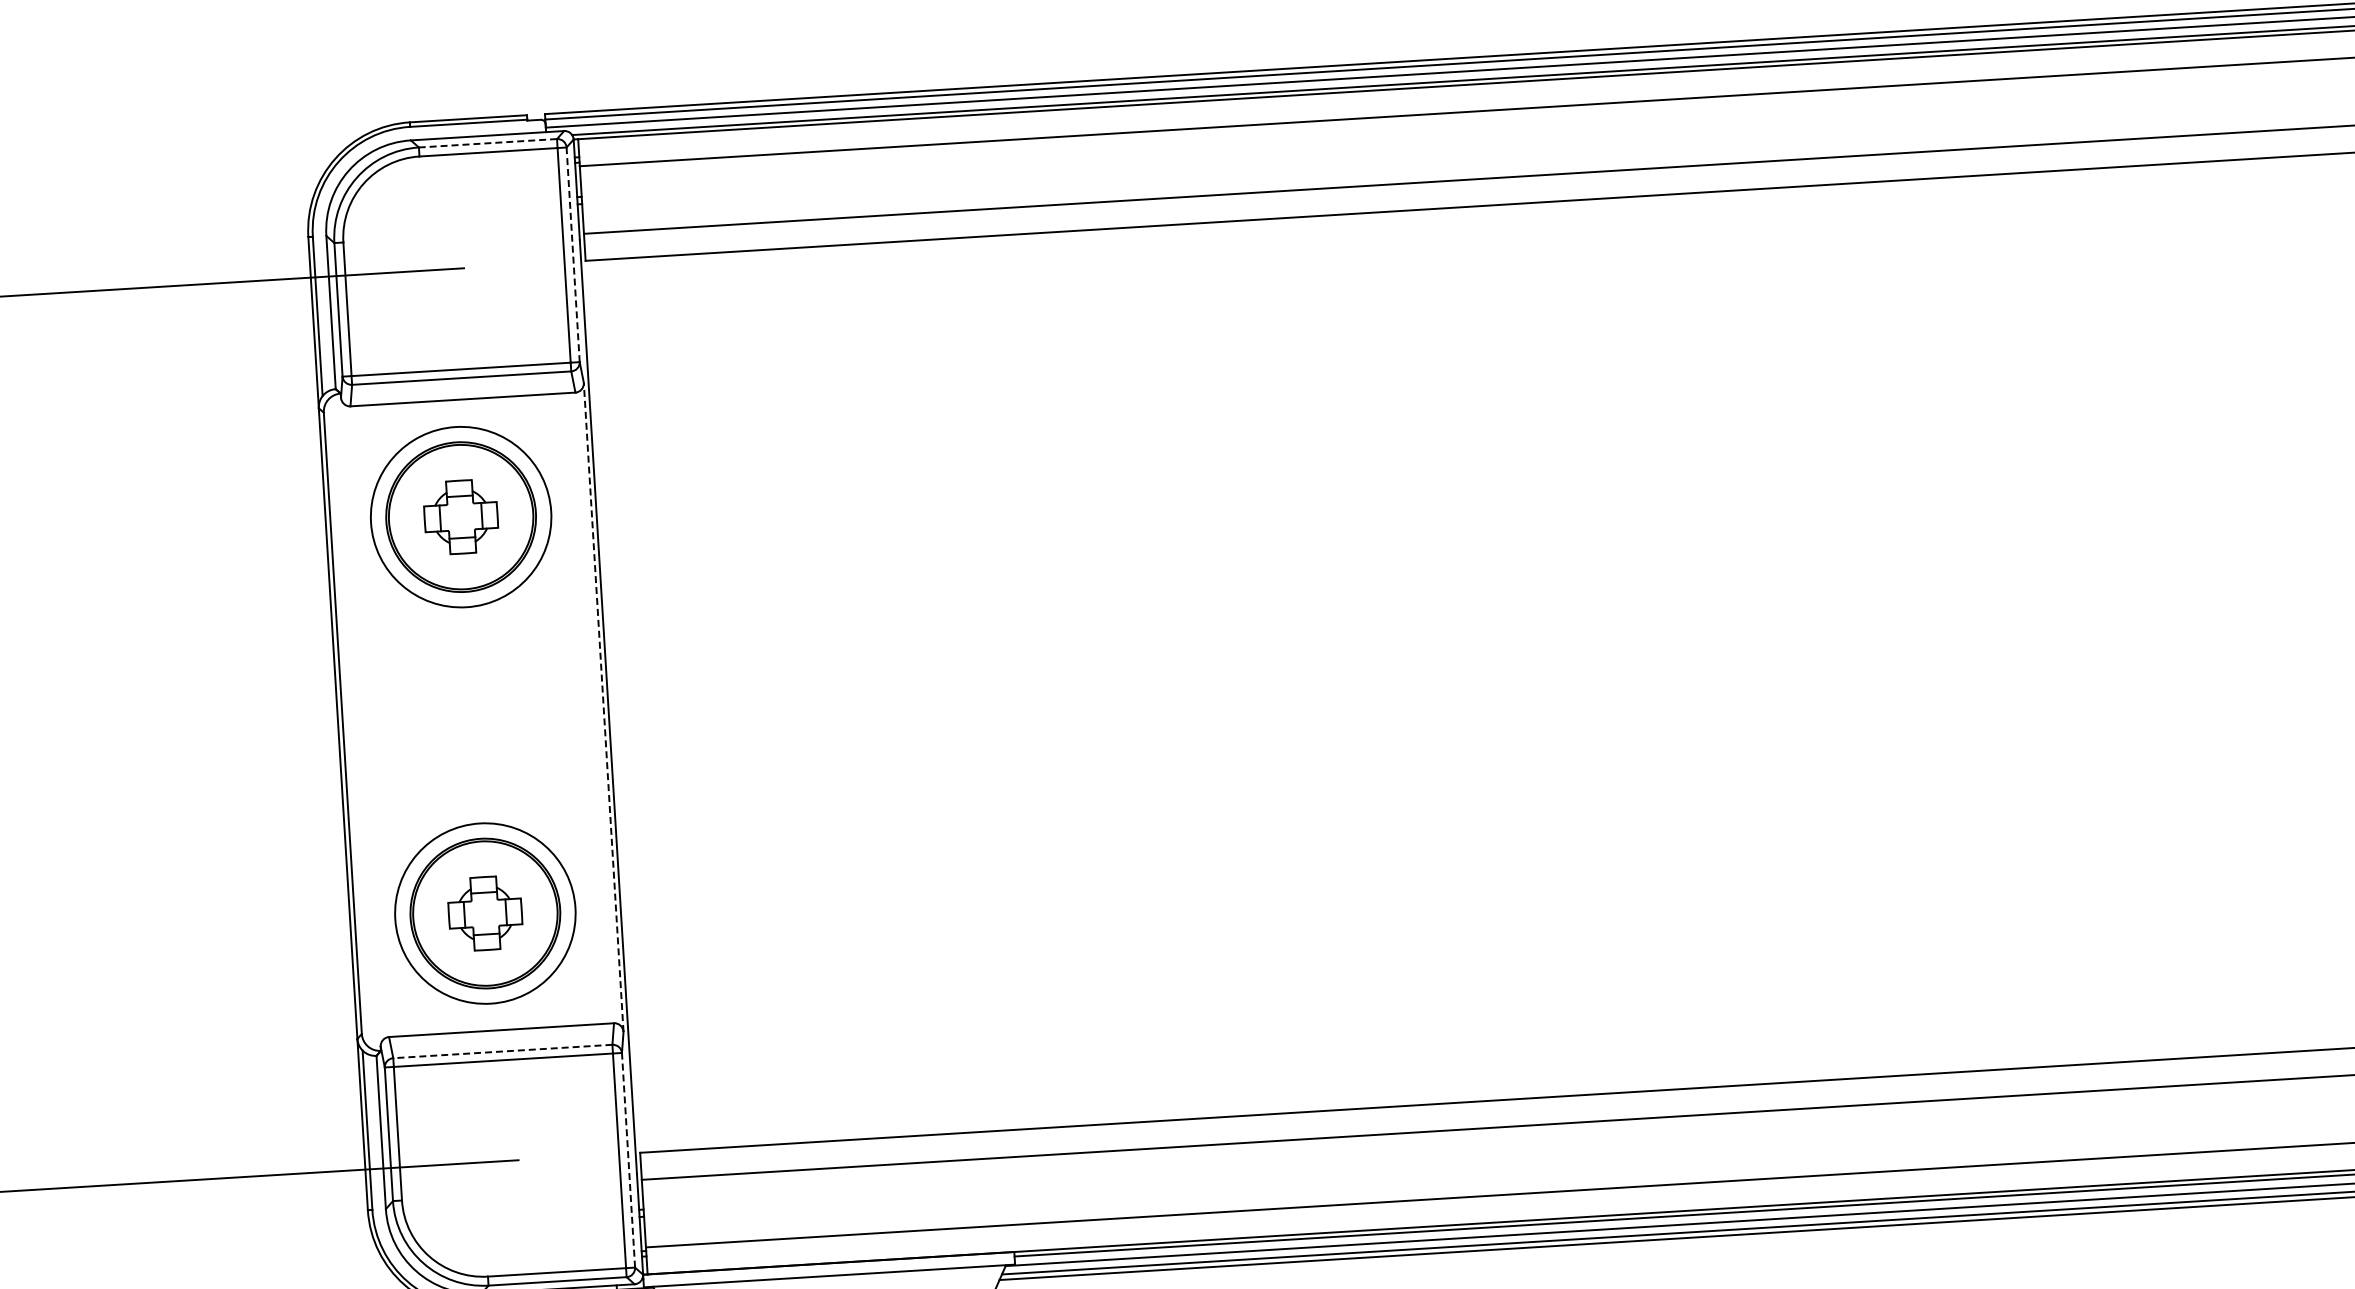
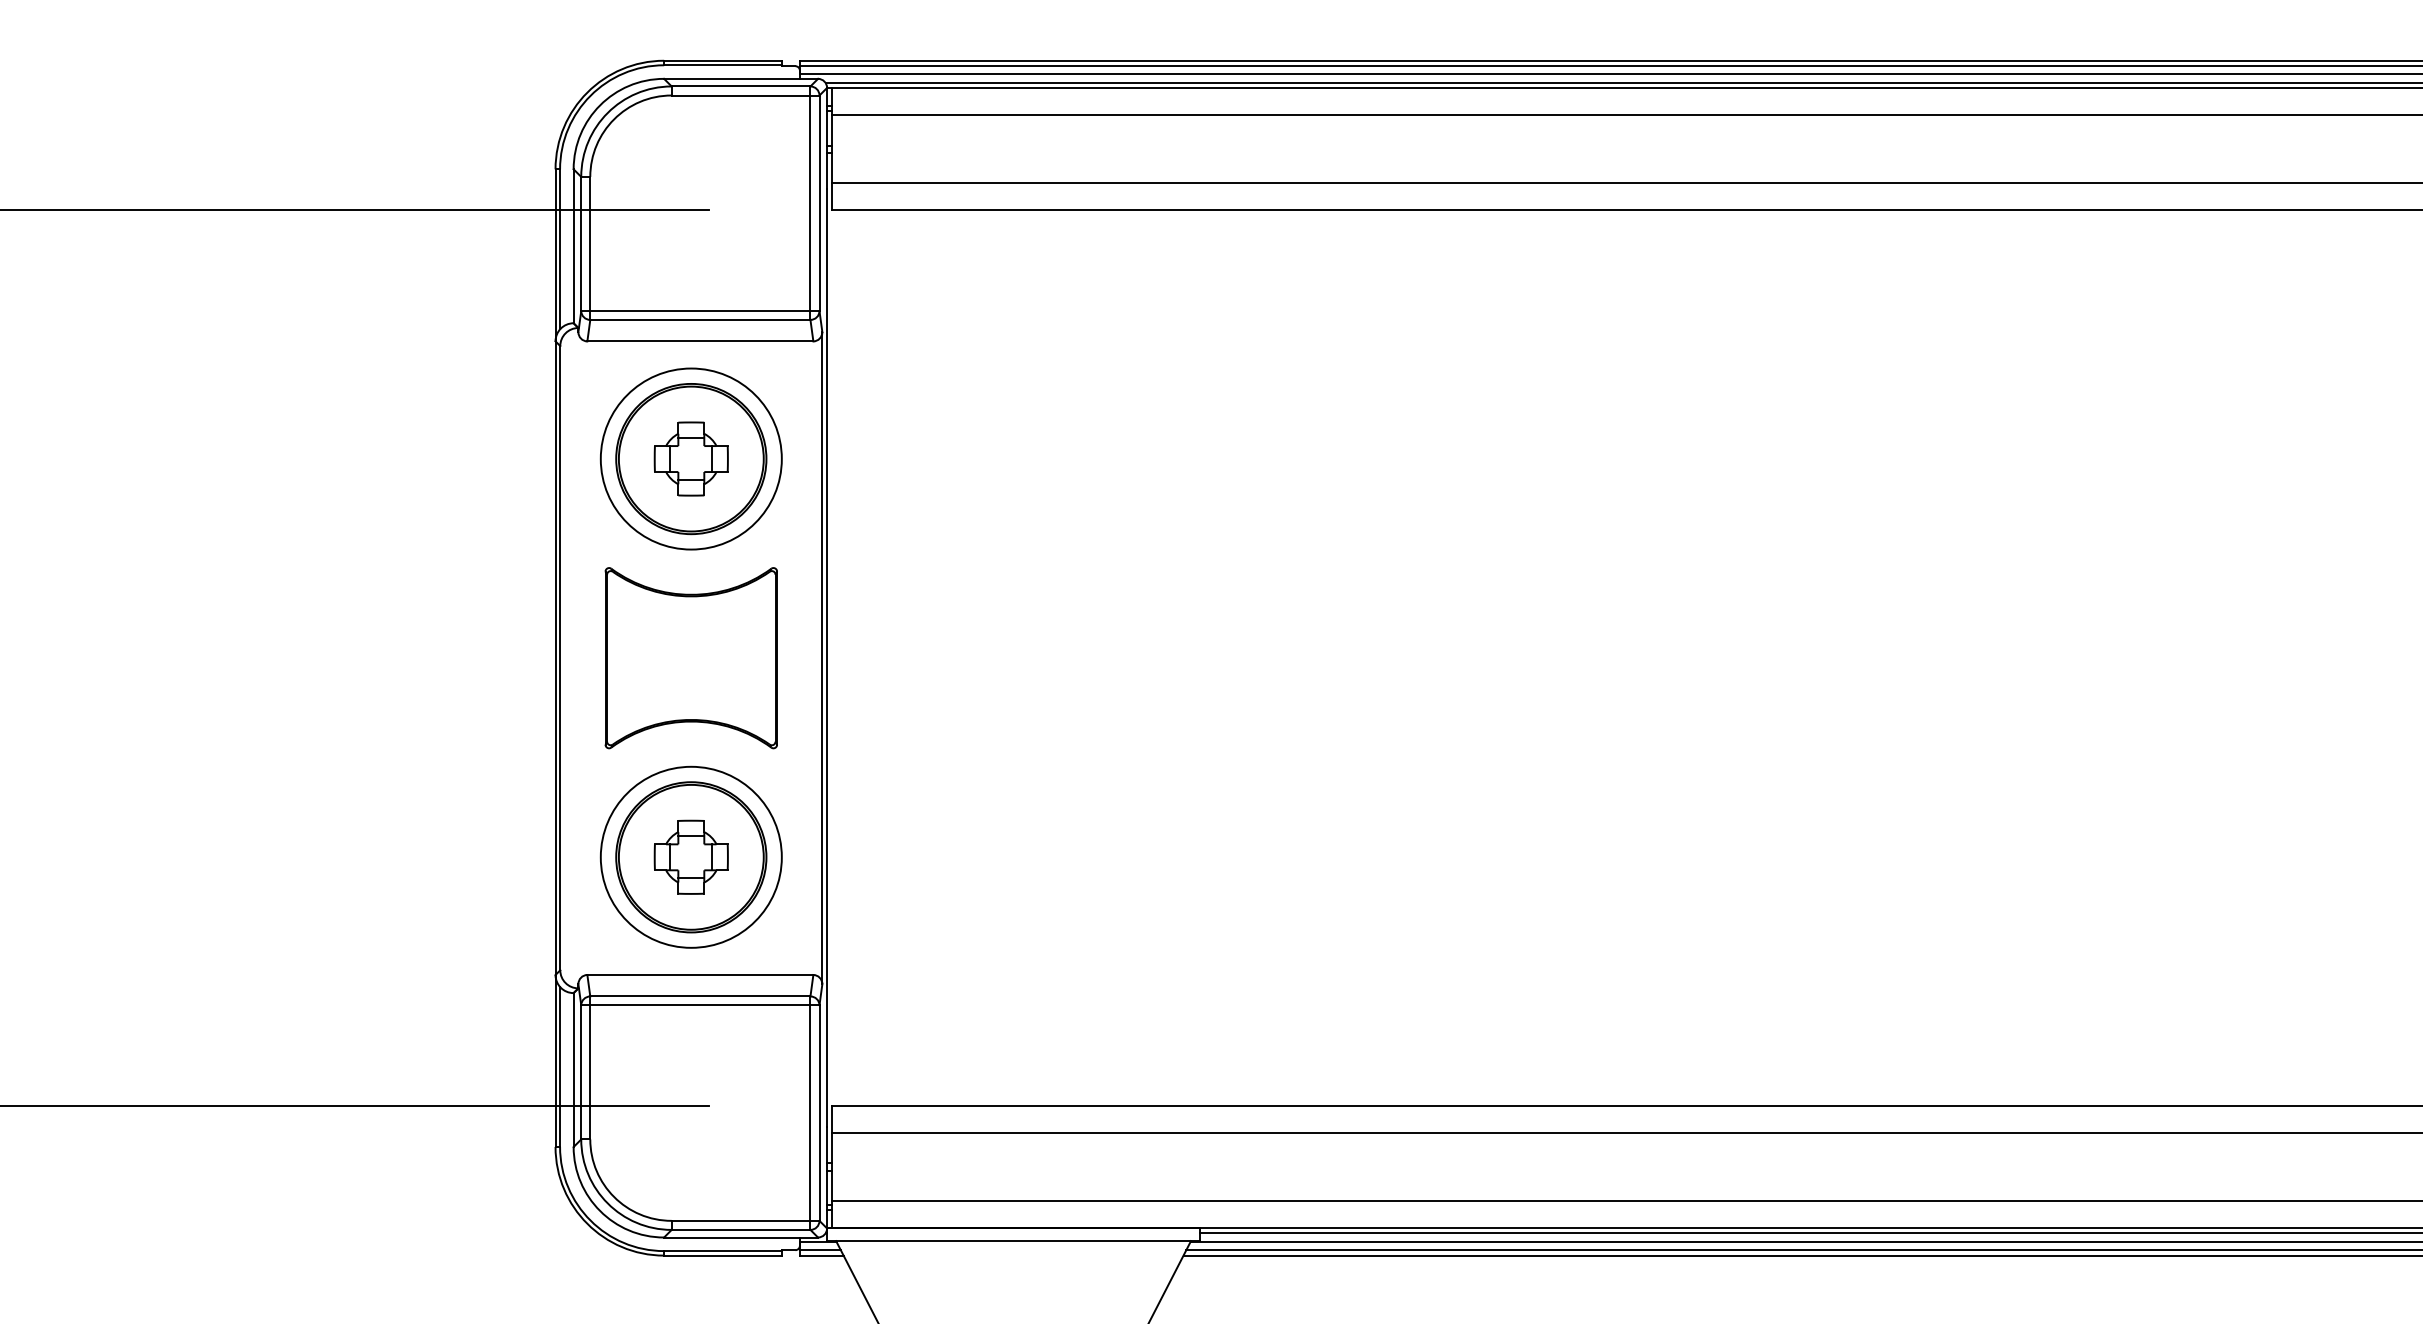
line: (487, 143) -> (740, 86), dashed -> solid
line: (573, 254) -> (819, 203), dashed -> solid
line: (603, 706) -> (822, 657), dashed -> solid
part: (472, 715) -> (690, 658), added
line: (501, 1051) -> (699, 996), dashed -> solid
line: (628, 1160) -> (819, 1113), dashed -> solid

